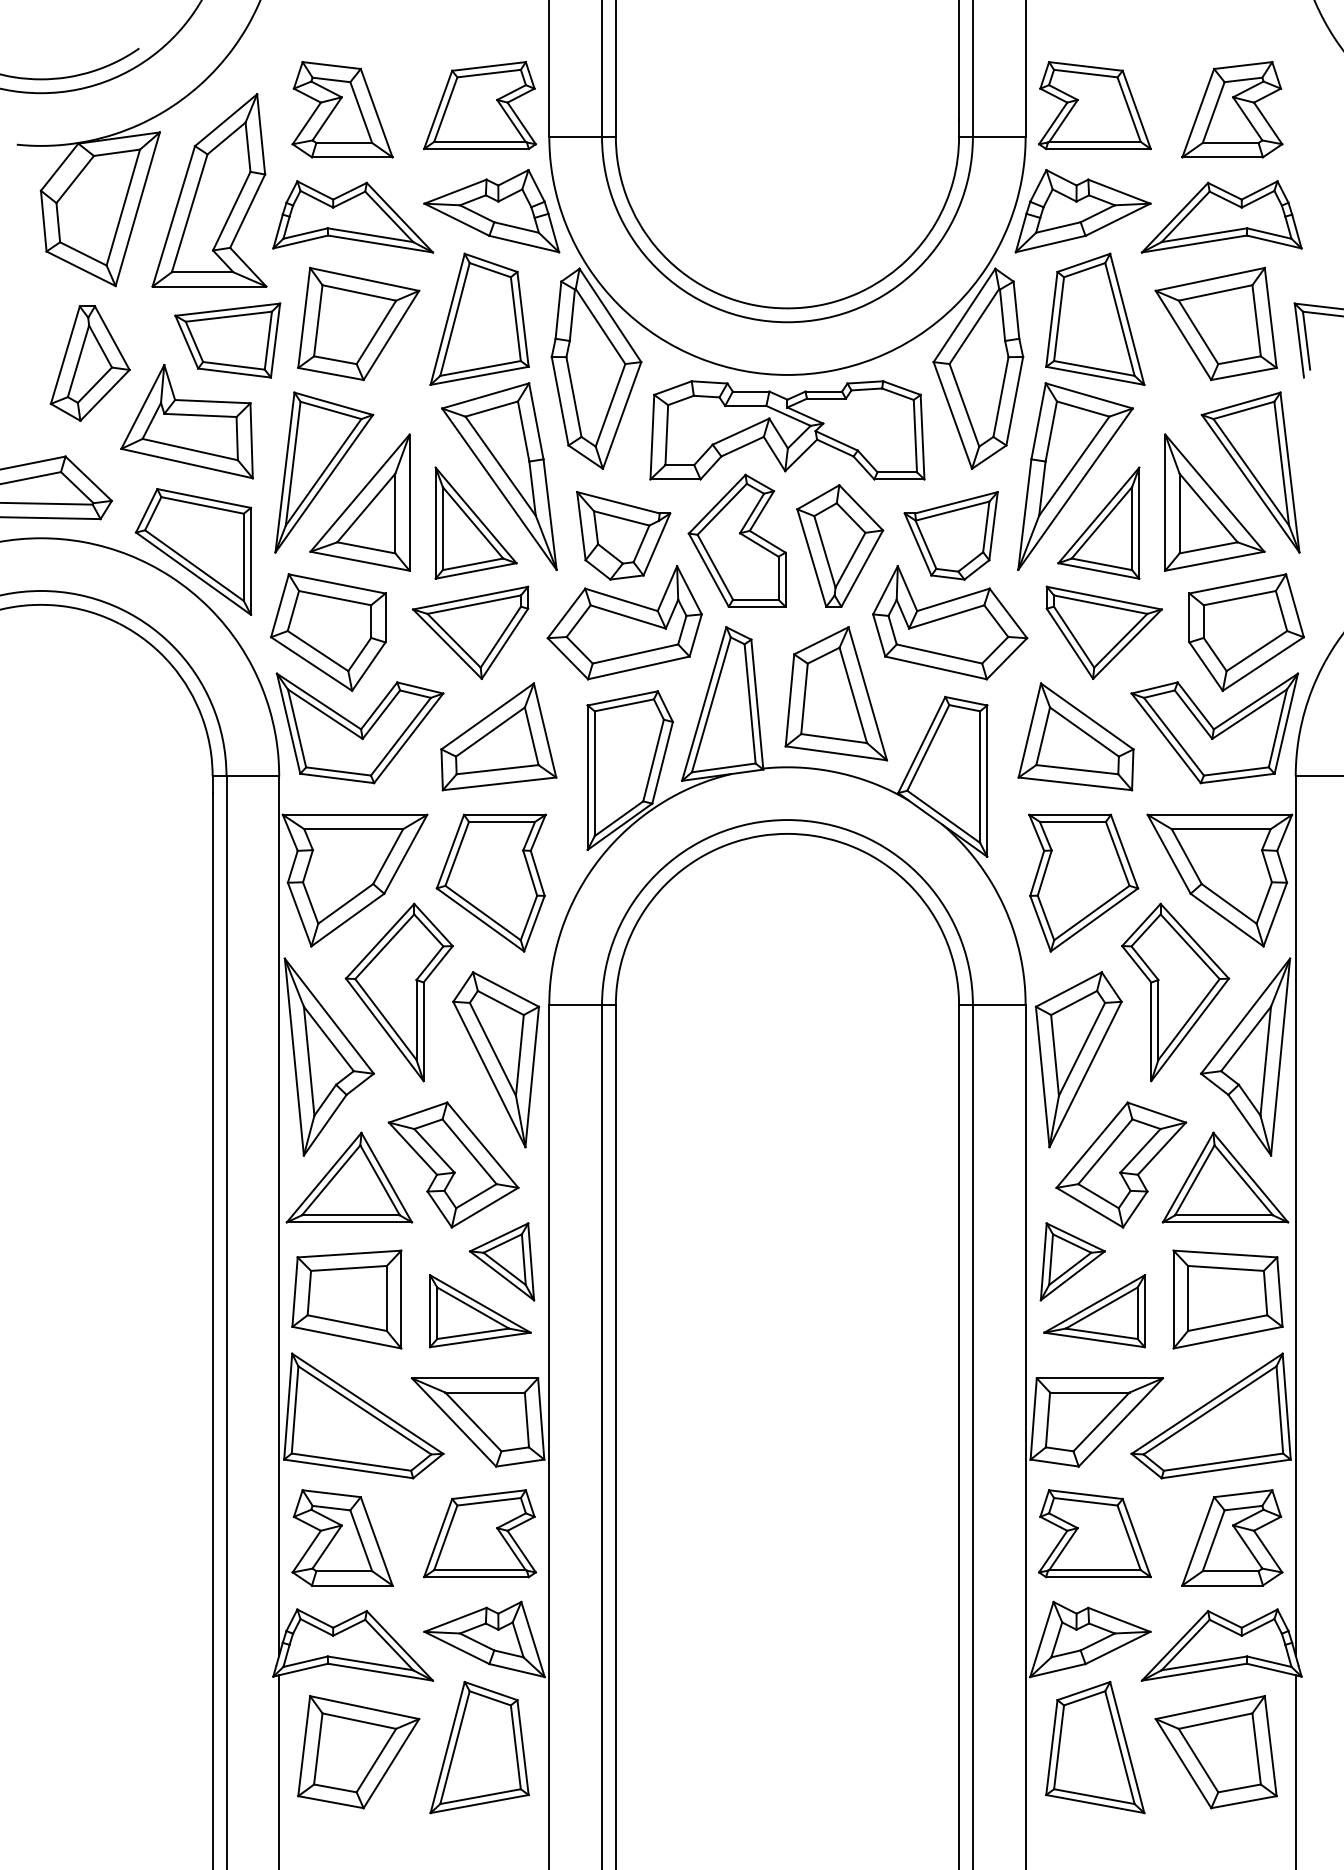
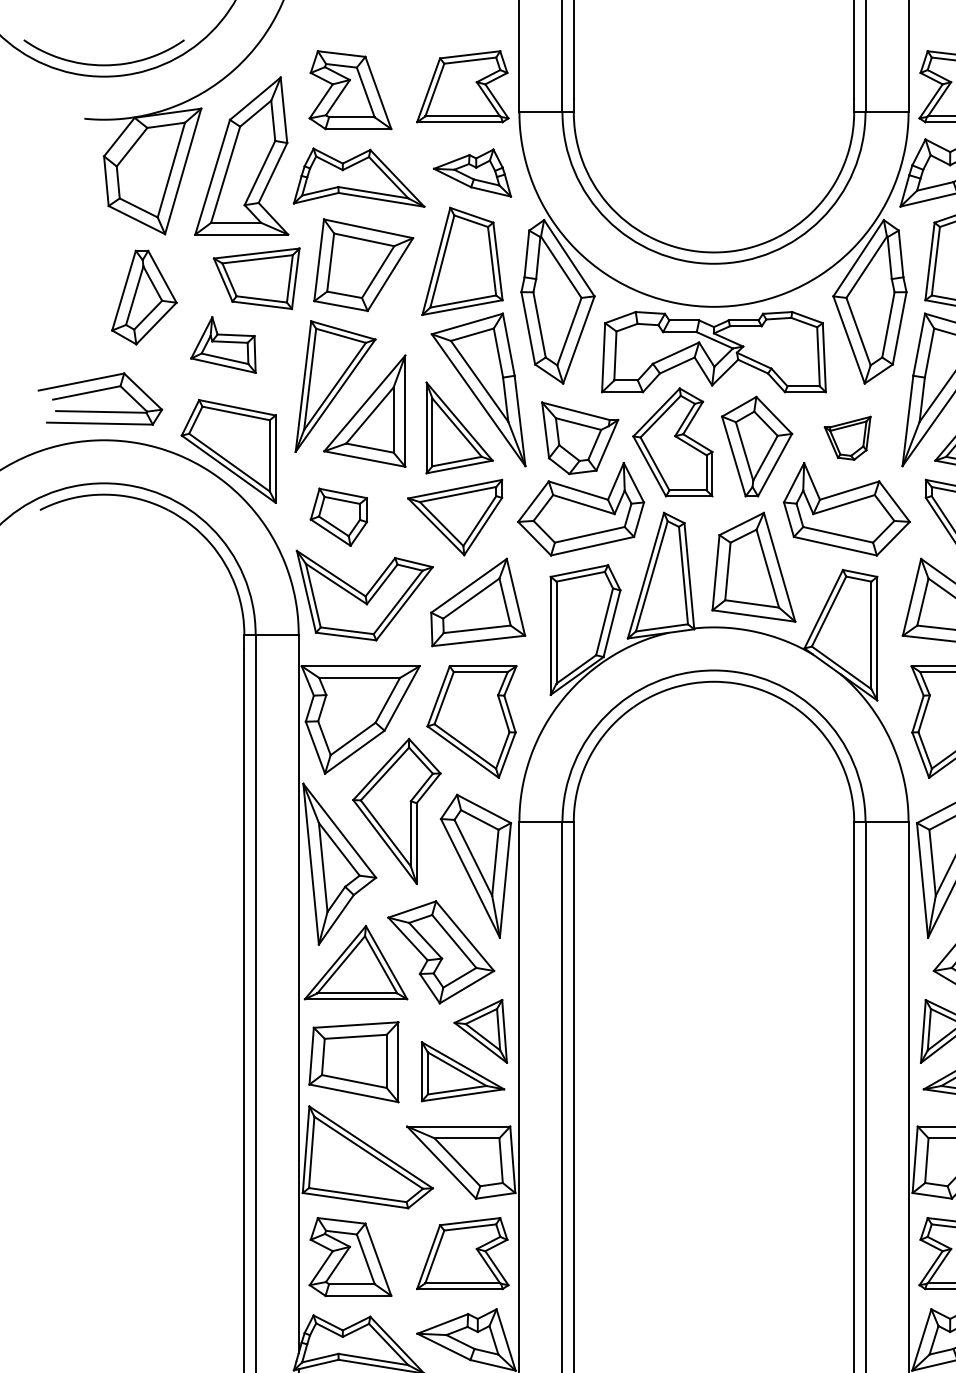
part: (491, 211) -> (472, 173), size x0.7
part: (186, 421) -> (222, 344), size x0.6
part: (950, 535) -> (847, 438), size x0.6
part: (328, 632) -> (339, 517), size x0.6

